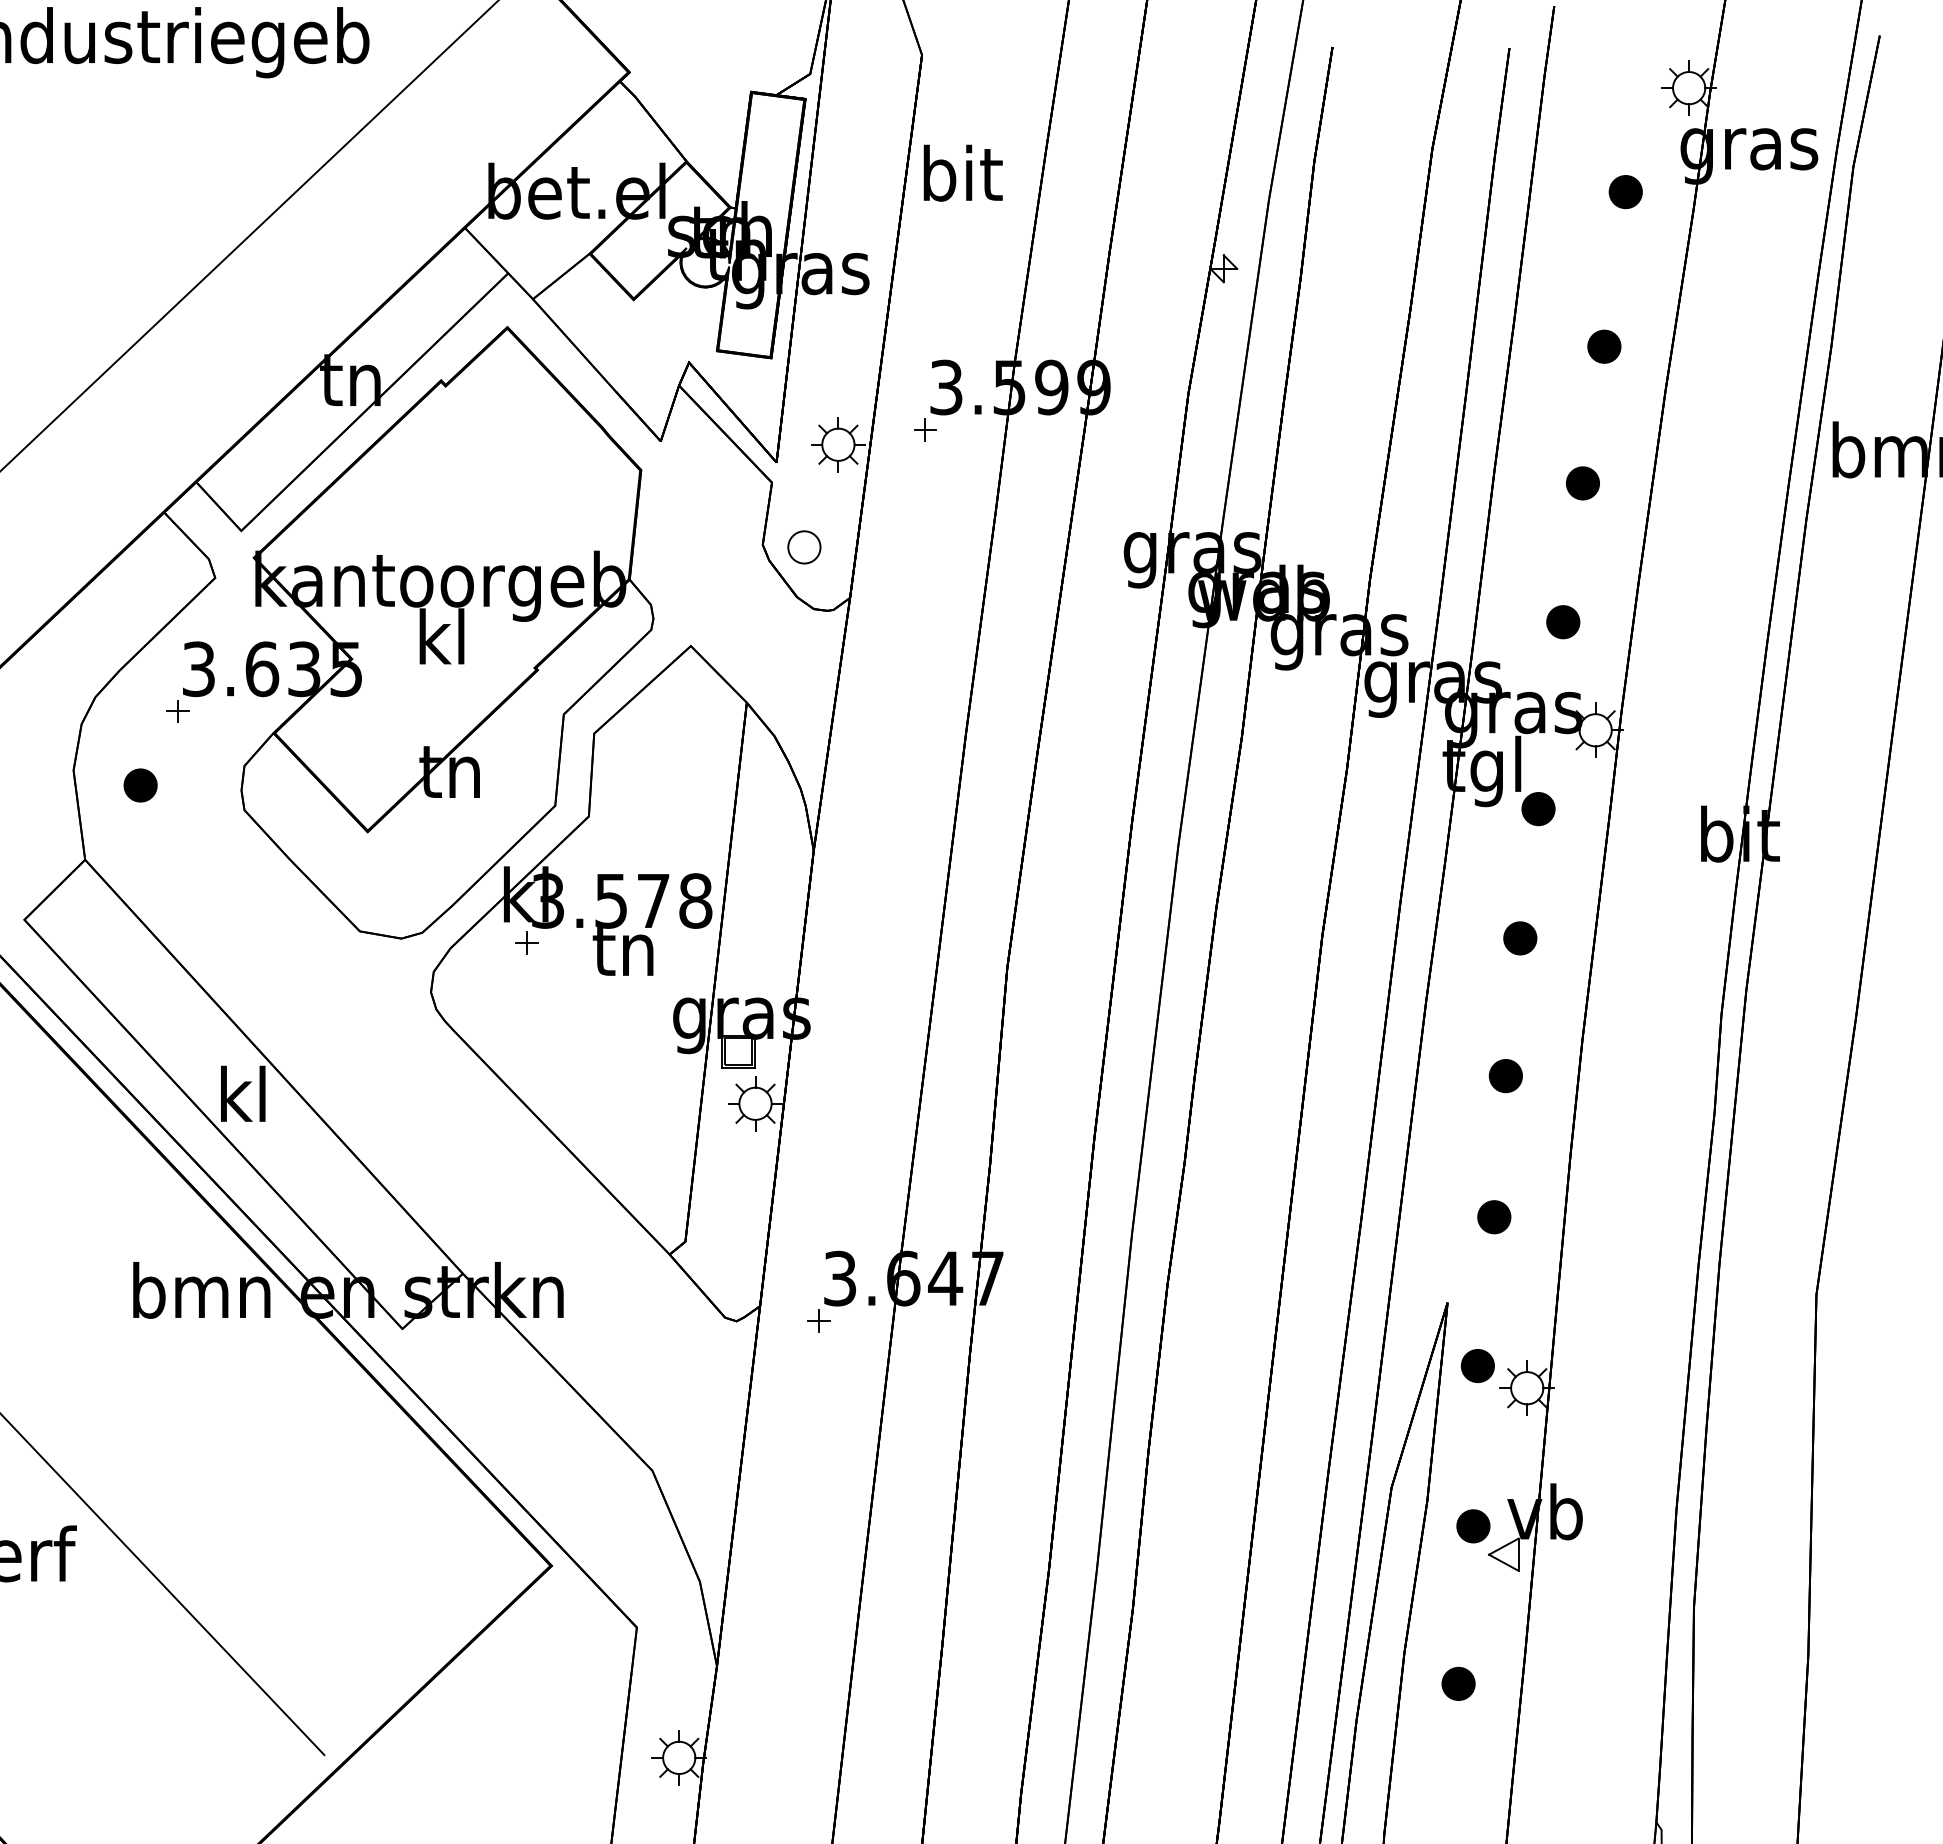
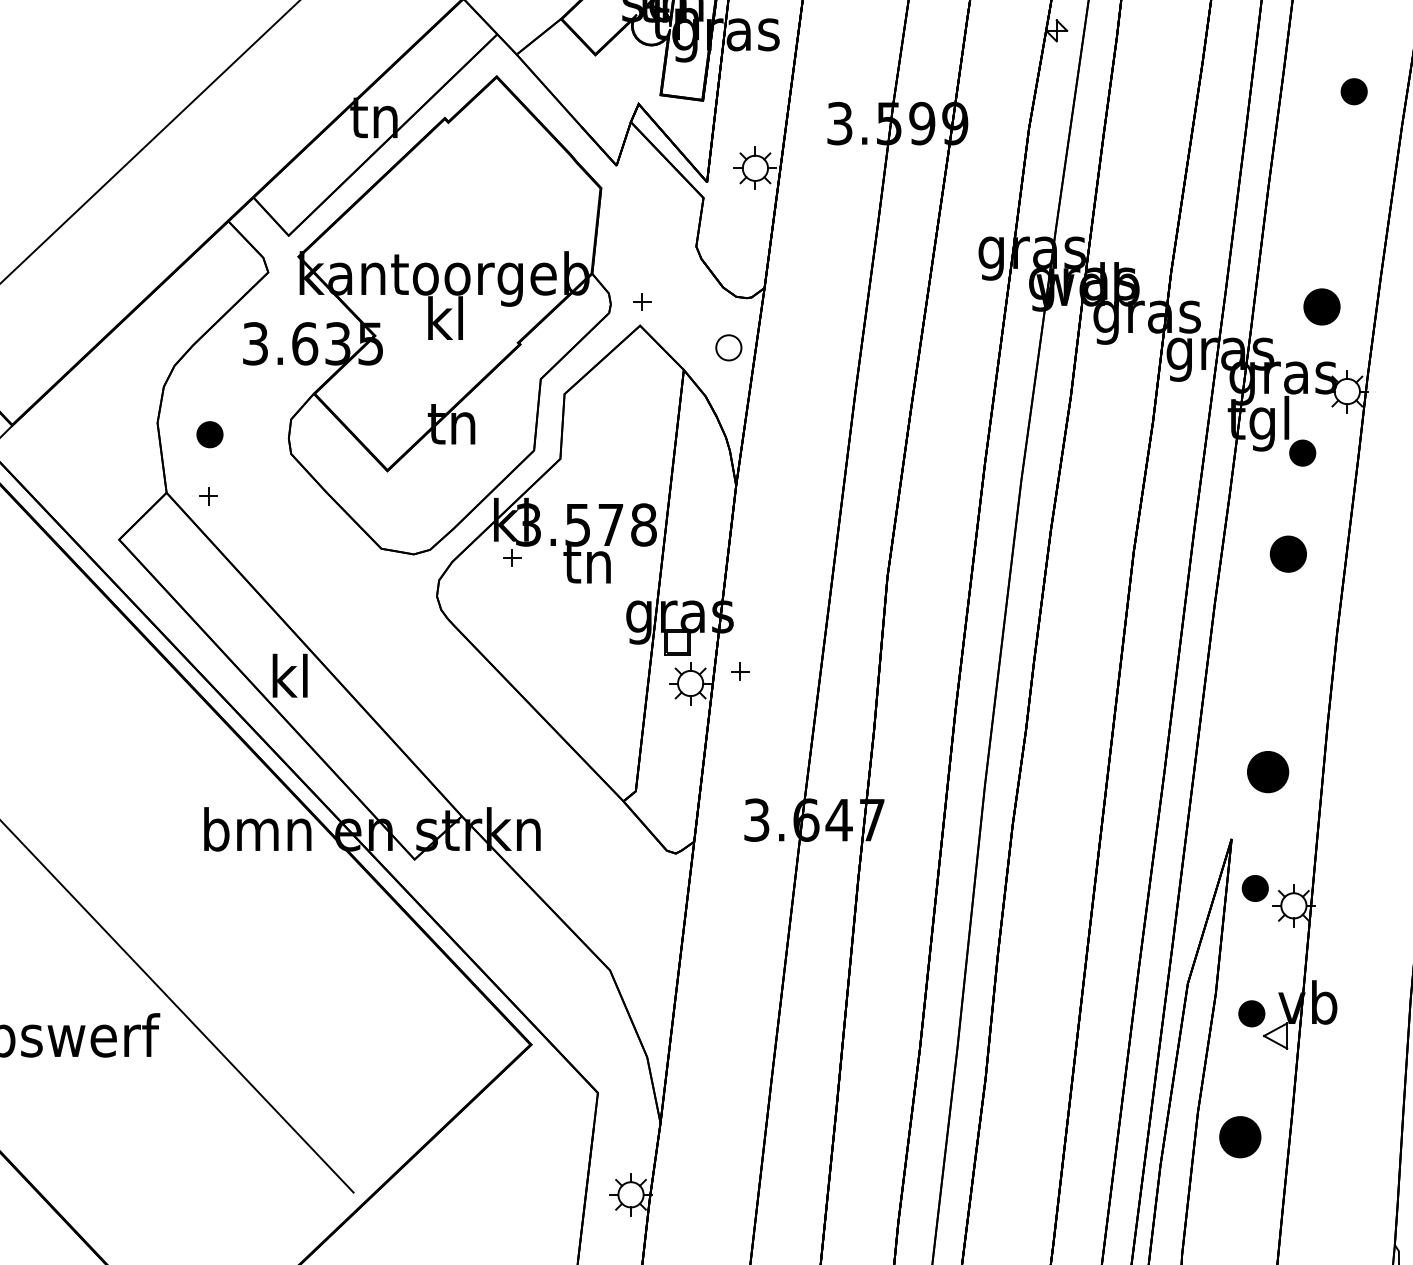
part: (925, 429) -> (642, 301), moved
part: (1582, 483) -> (1337, 198), removed
part: (804, 547) -> (728, 347), moved
part: (1563, 622) -> (1322, 307), size x1.4
part: (177, 711) -> (208, 496), moved
part: (1520, 938) -> (1288, 554), size x1.4
part: (1505, 1076) -> (1276, 662), removed
part: (1494, 1217) -> (1268, 772), size x1.6
part: (818, 1320) -> (739, 671), moved
part: (1458, 1683) -> (1240, 1136), size x1.6

